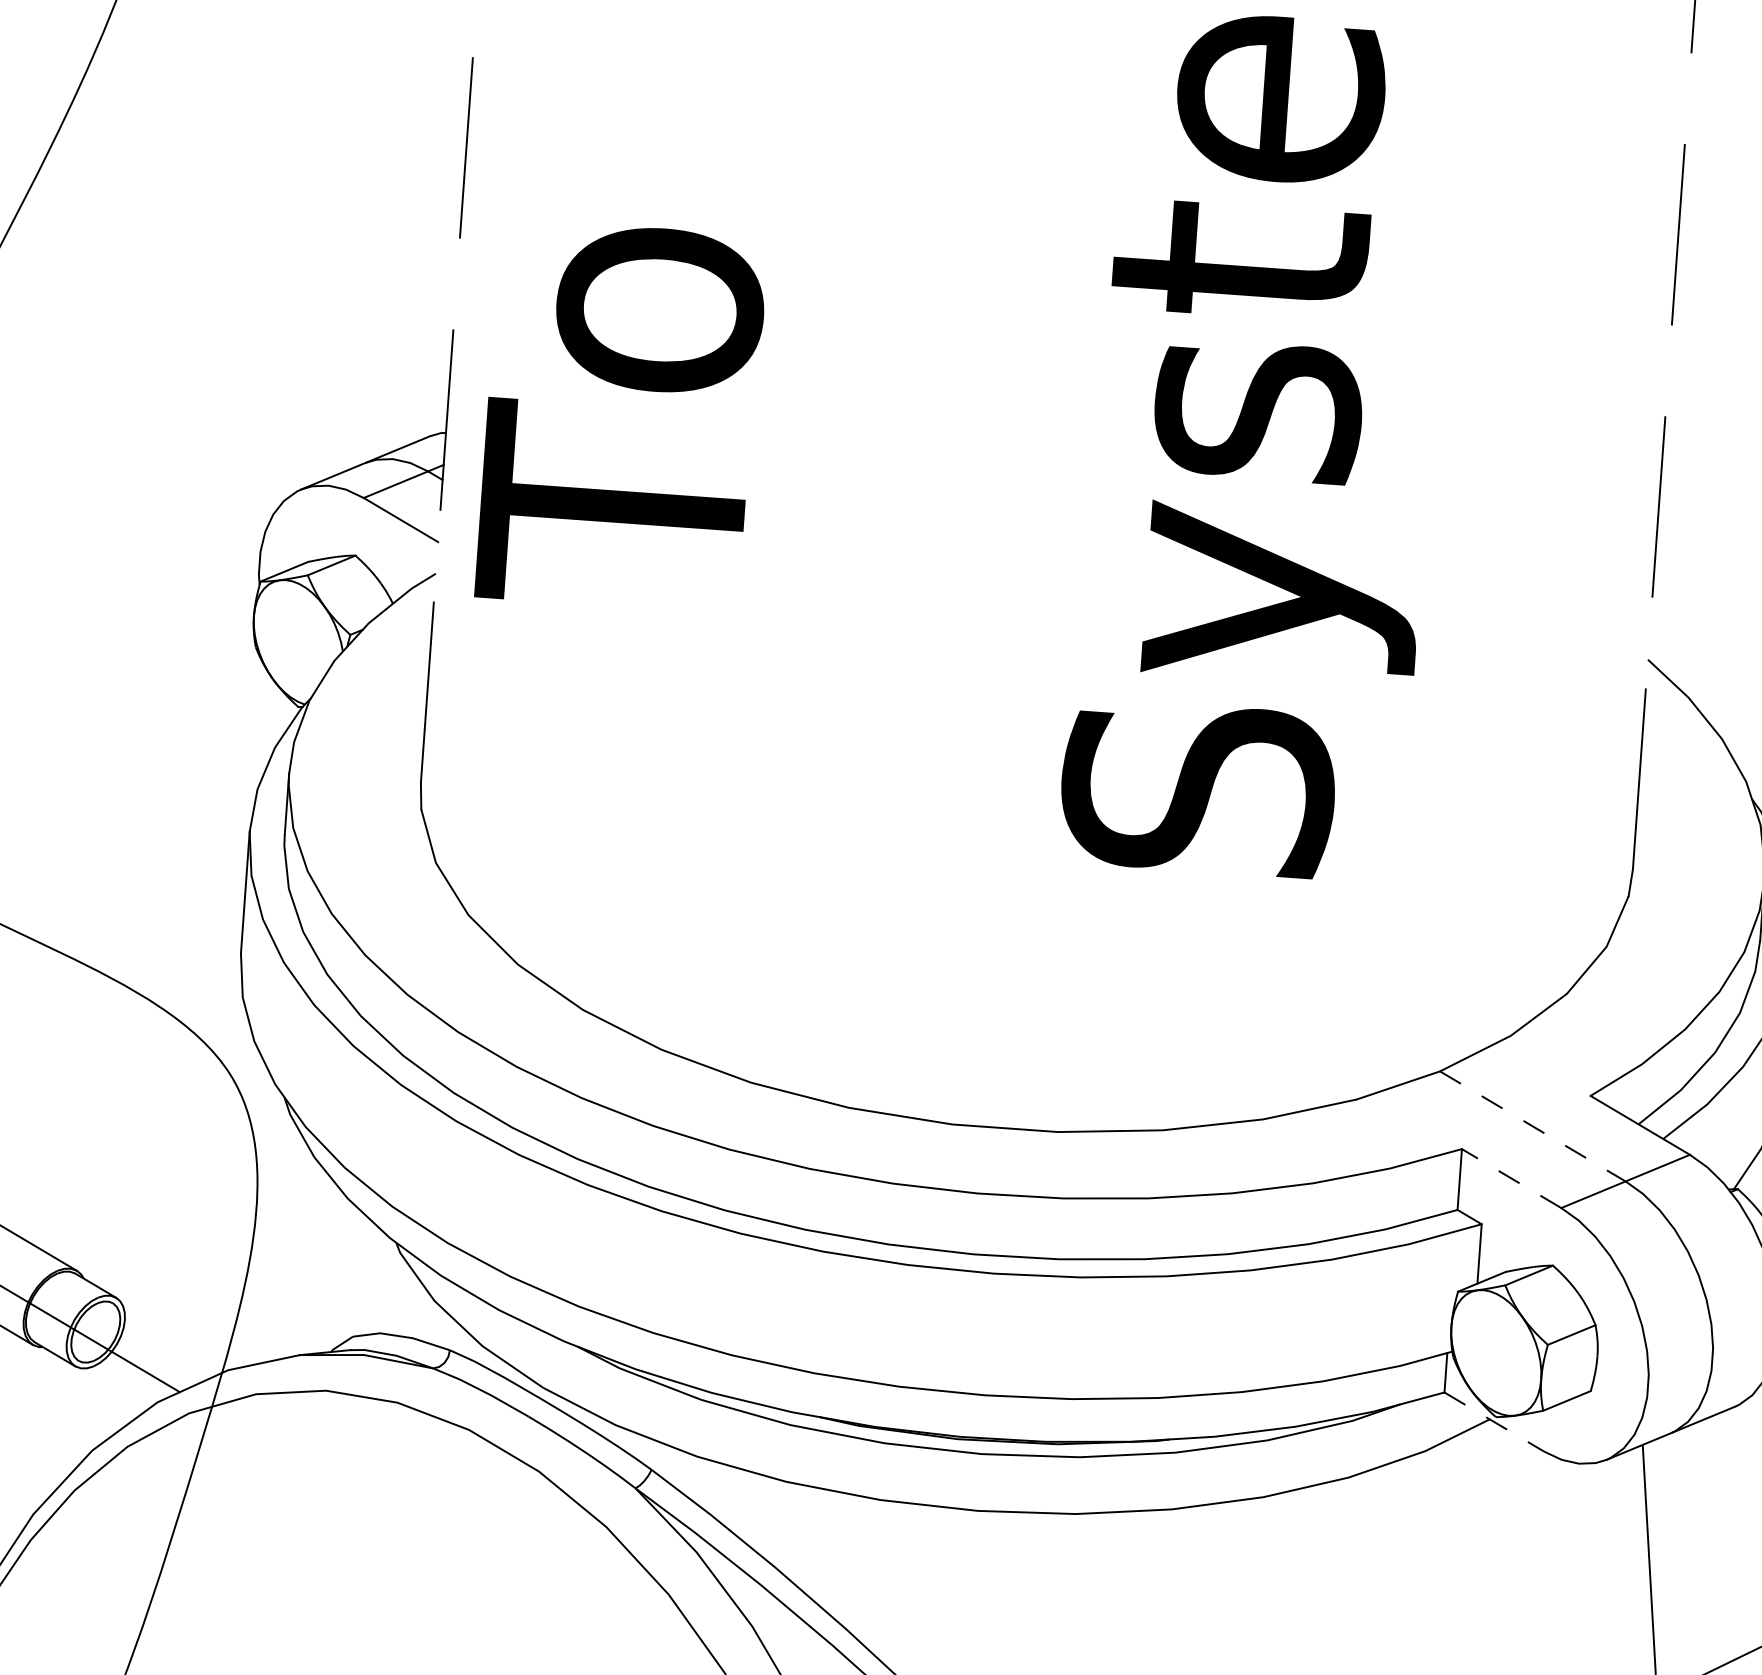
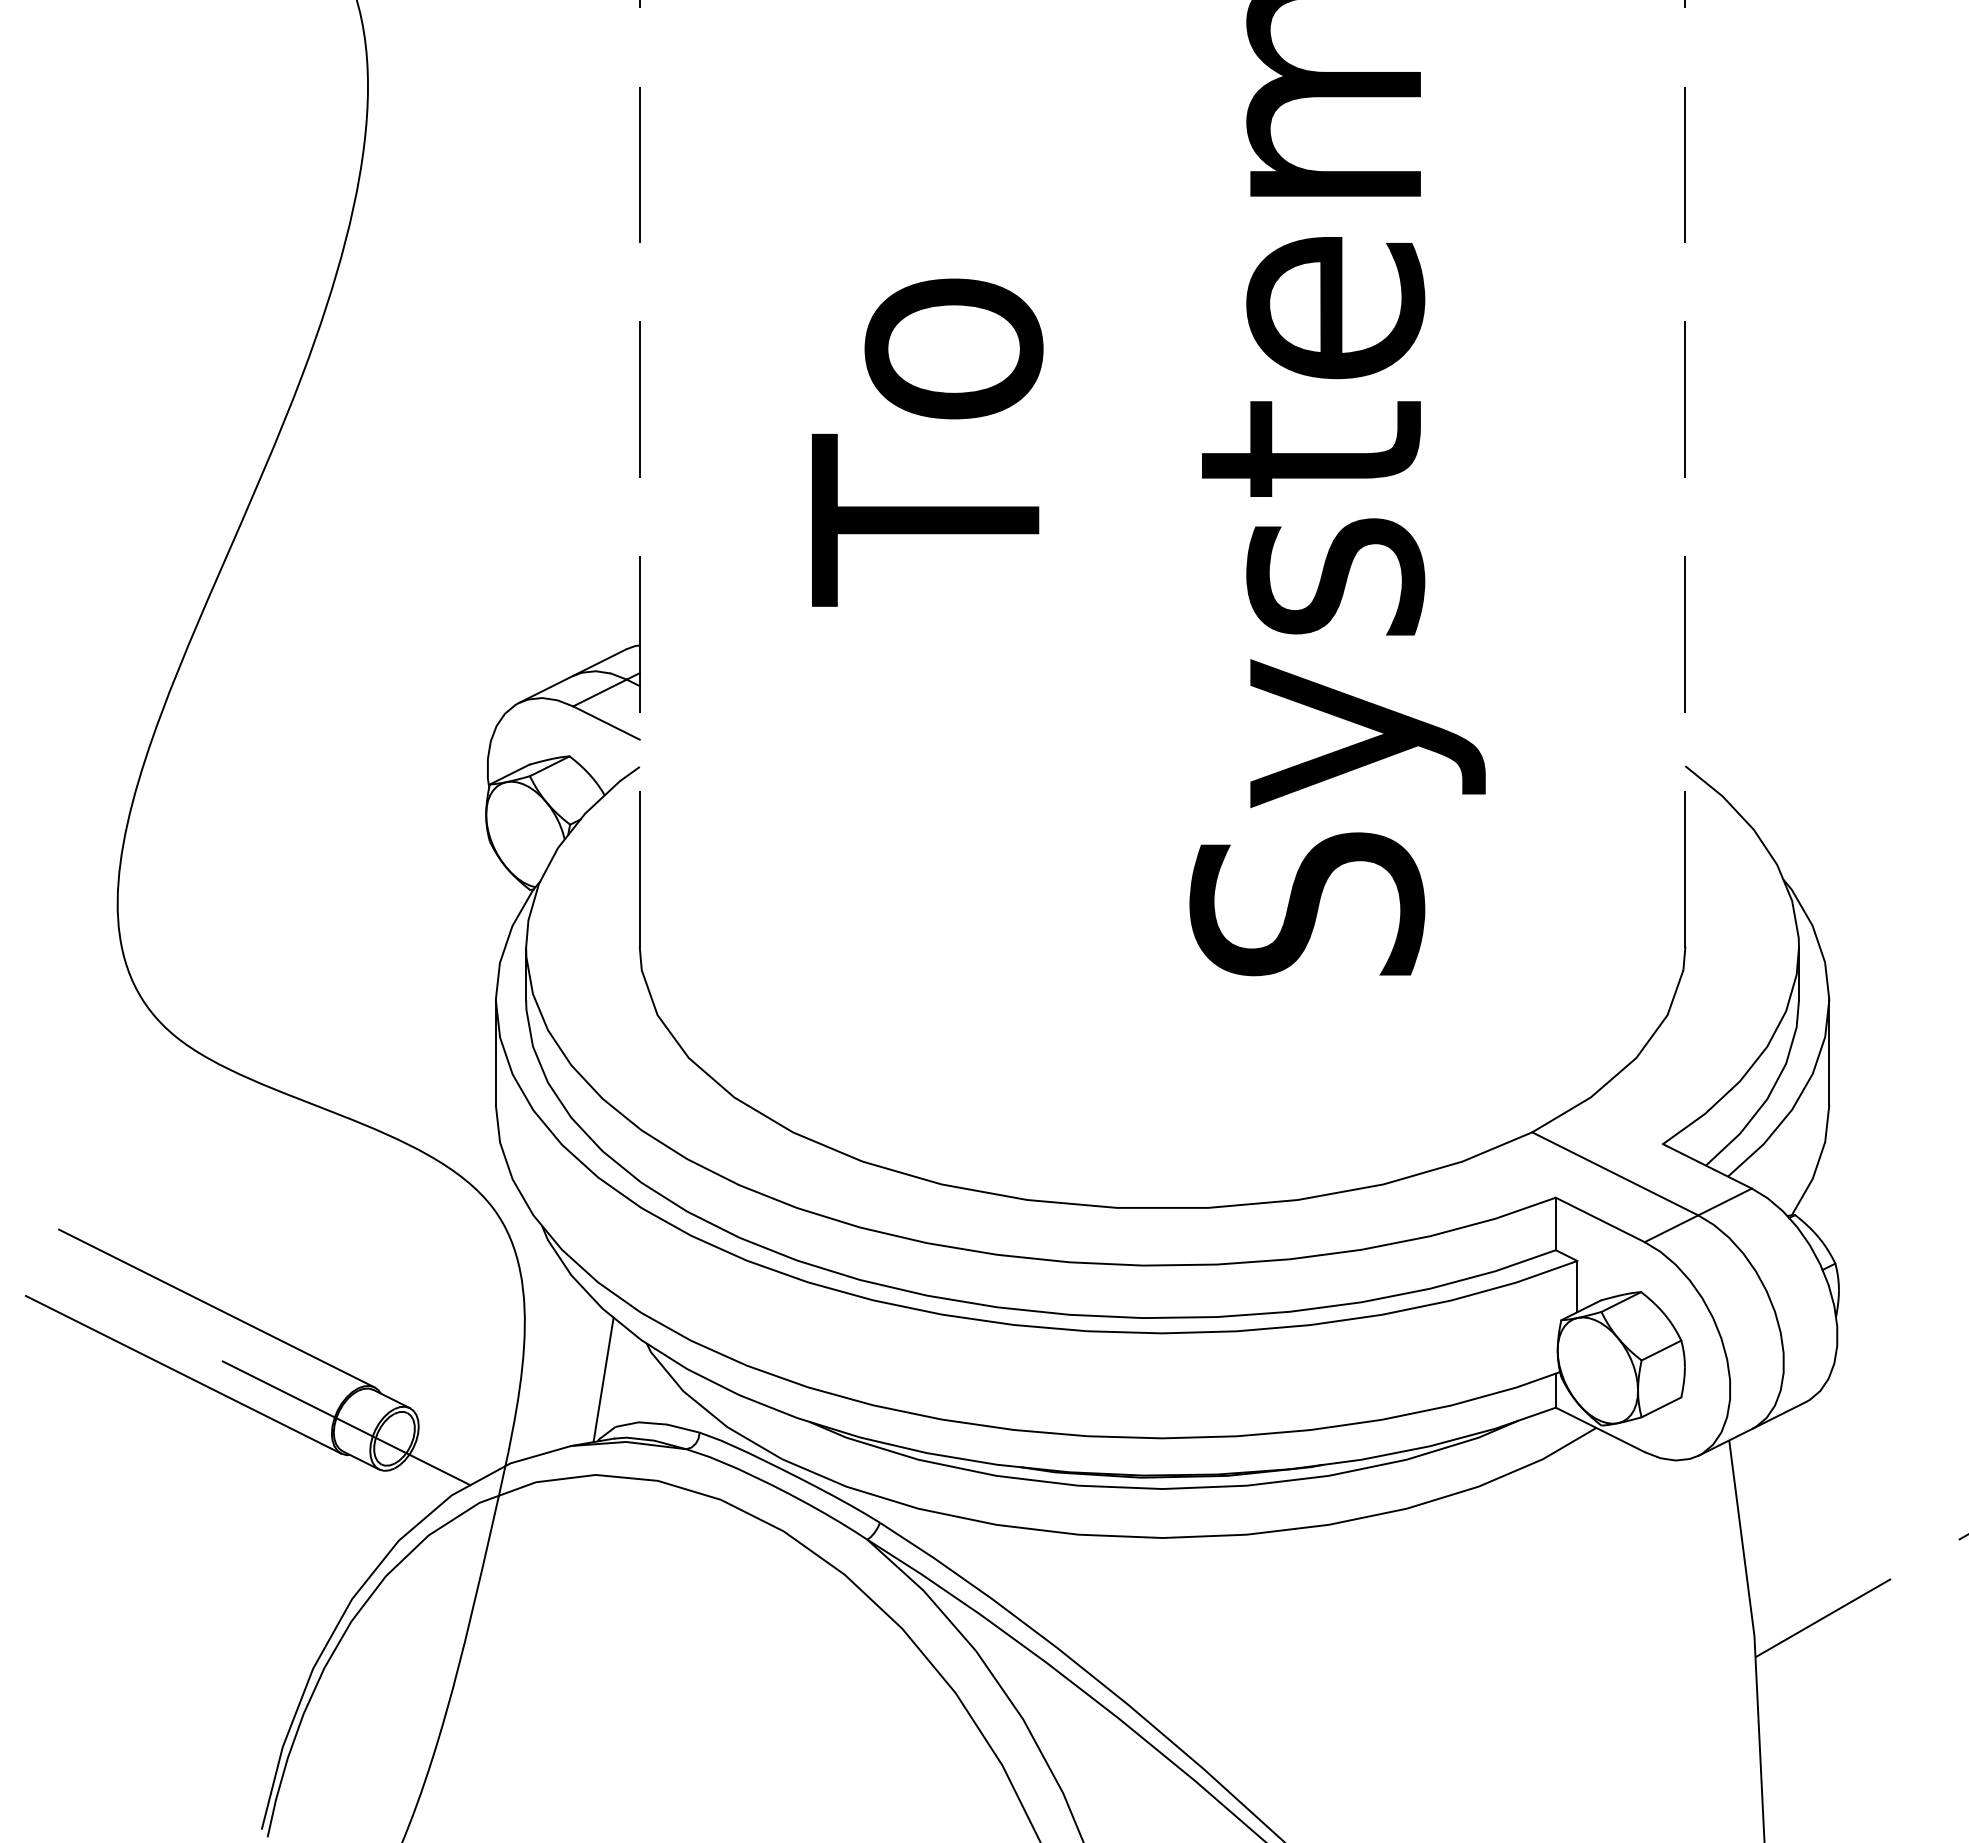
text: (621, 416) -> (927, 442), moved
line: (1533, 1126) -> (1615, 1173), dashed -> solid
line: (1511, 1178) -> (1600, 1219), dashed -> solid
line: (342, 1280) -> (603, 1379), added
line: (1494, 1421) -> (1600, 1429), dashed -> solid

